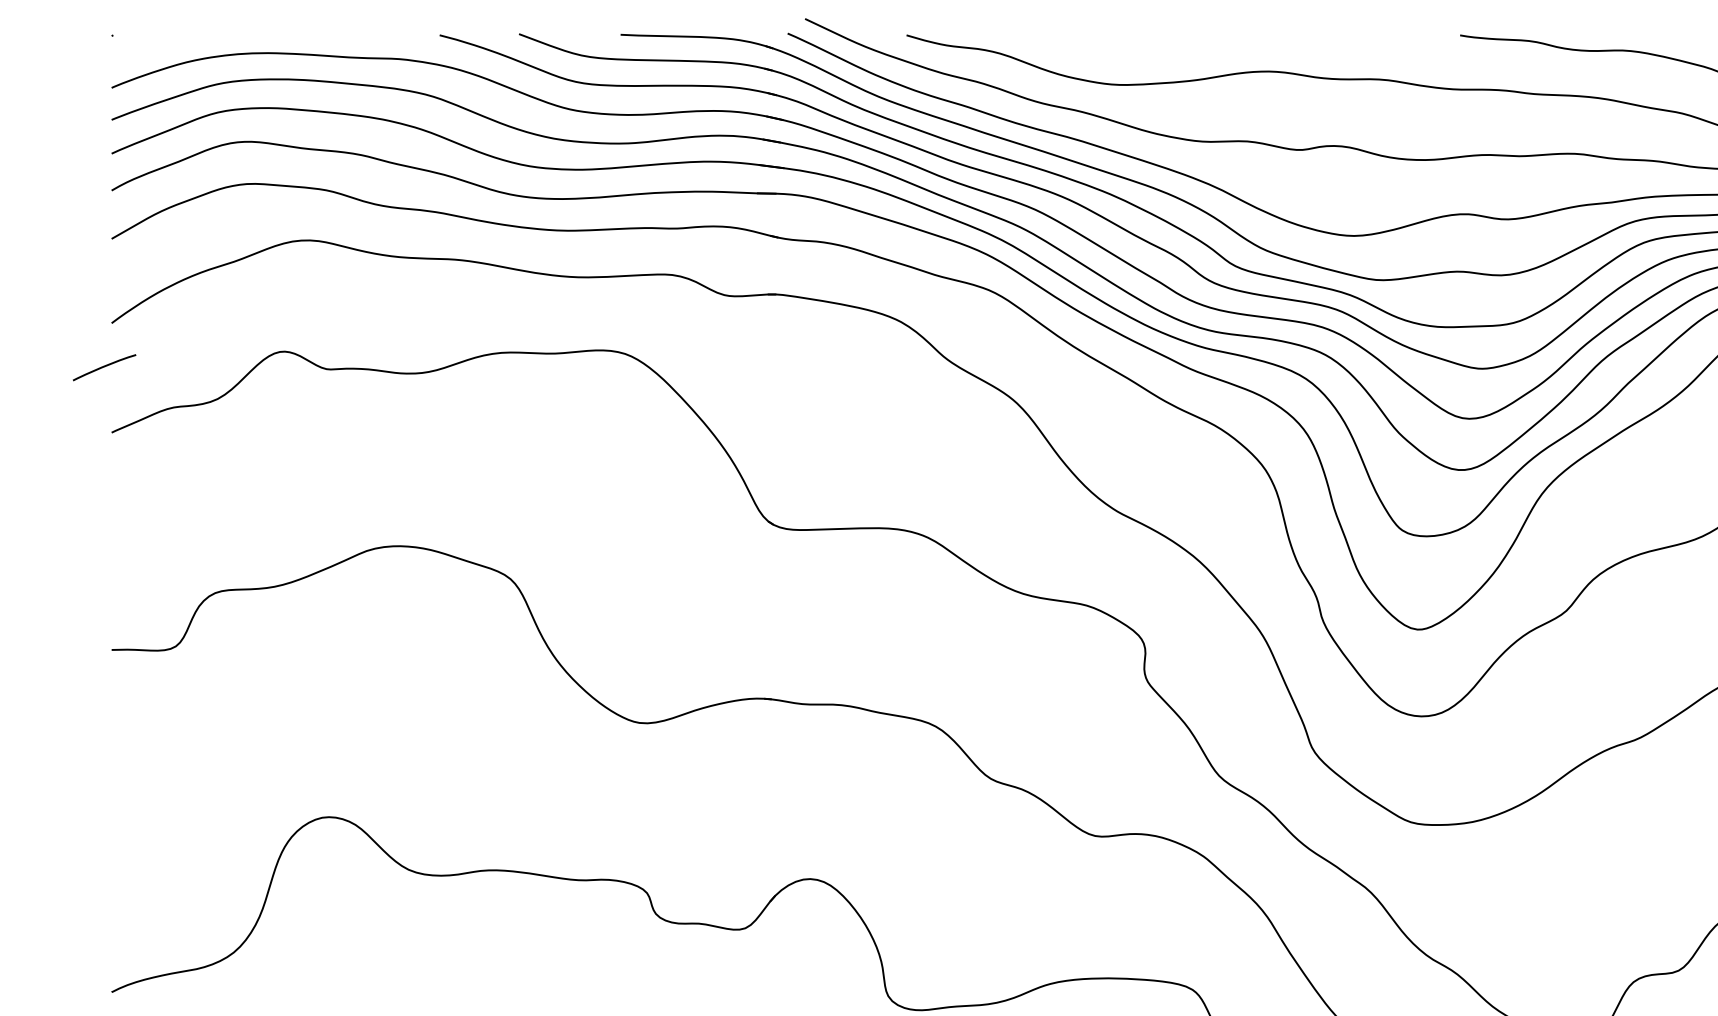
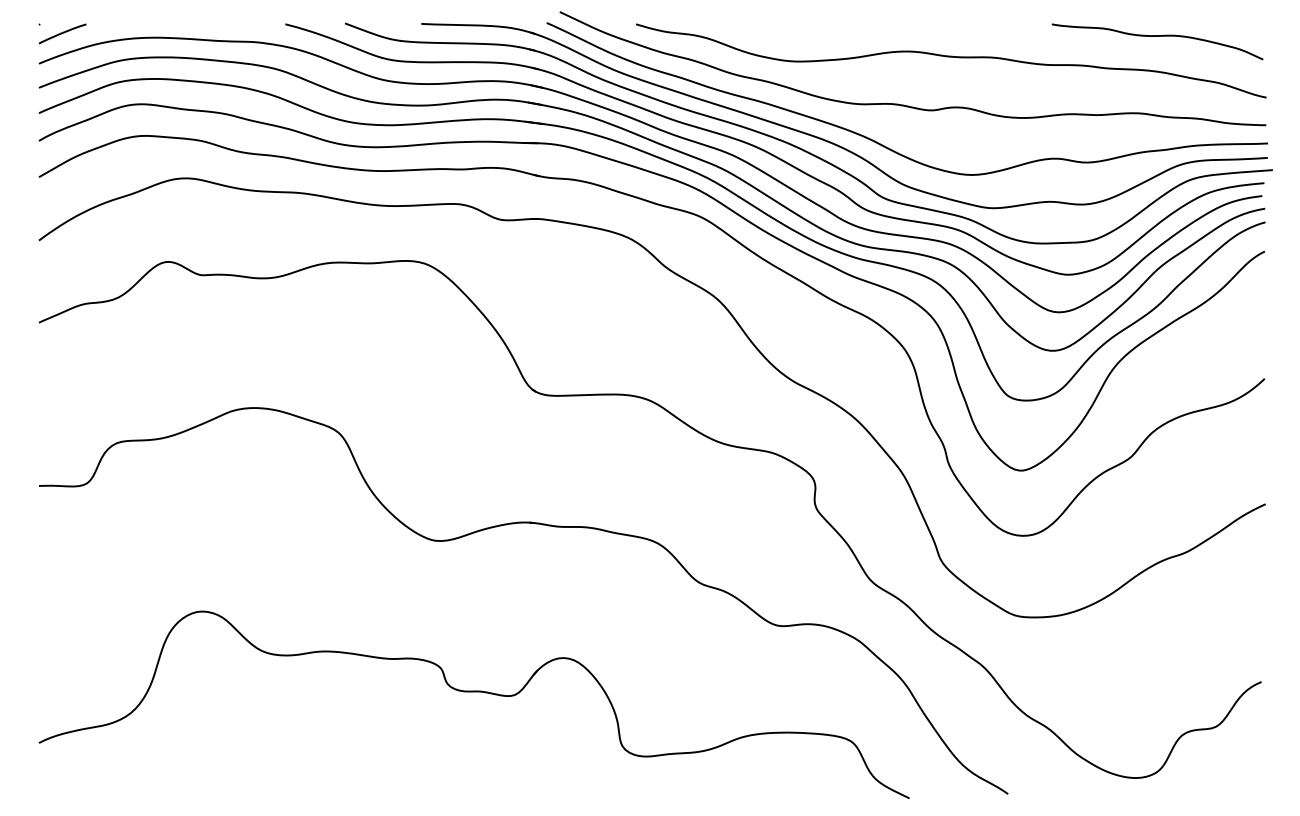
line: (104, 367) -> (62, 33), moved

